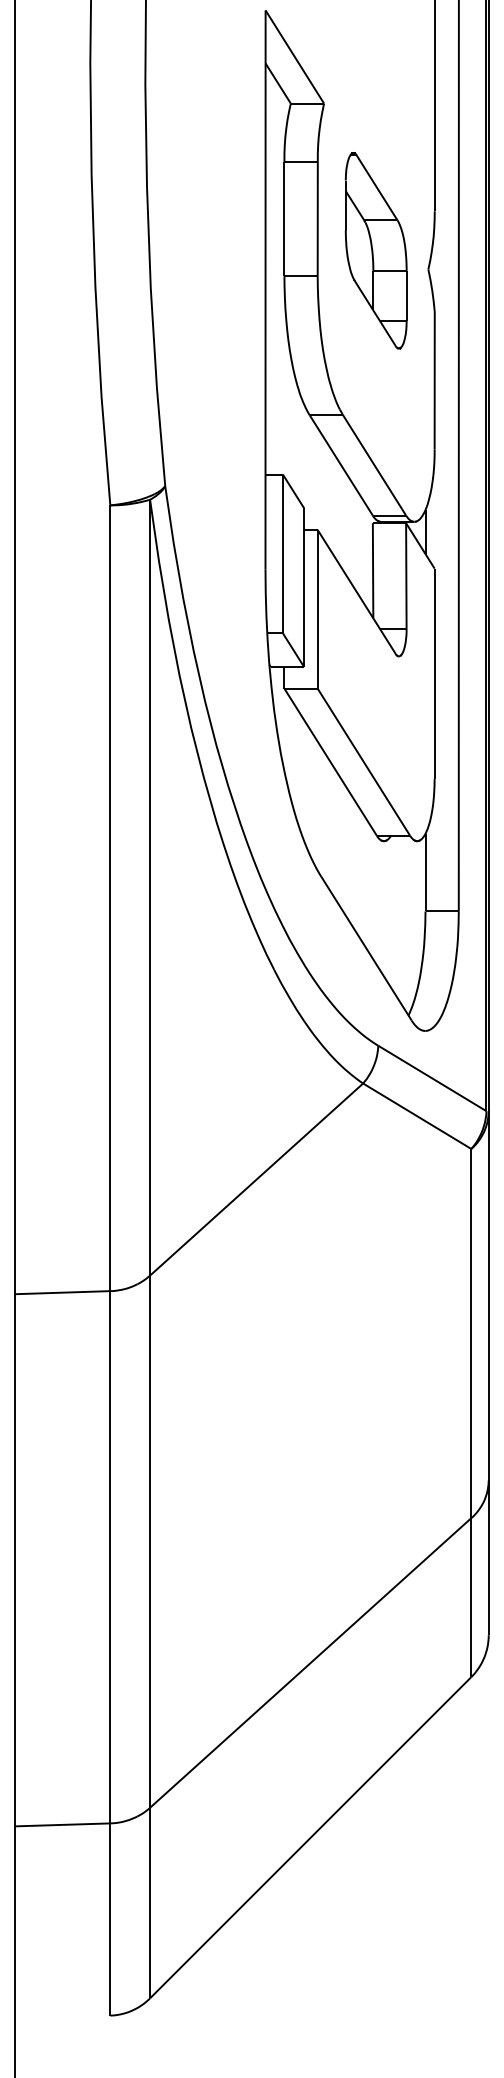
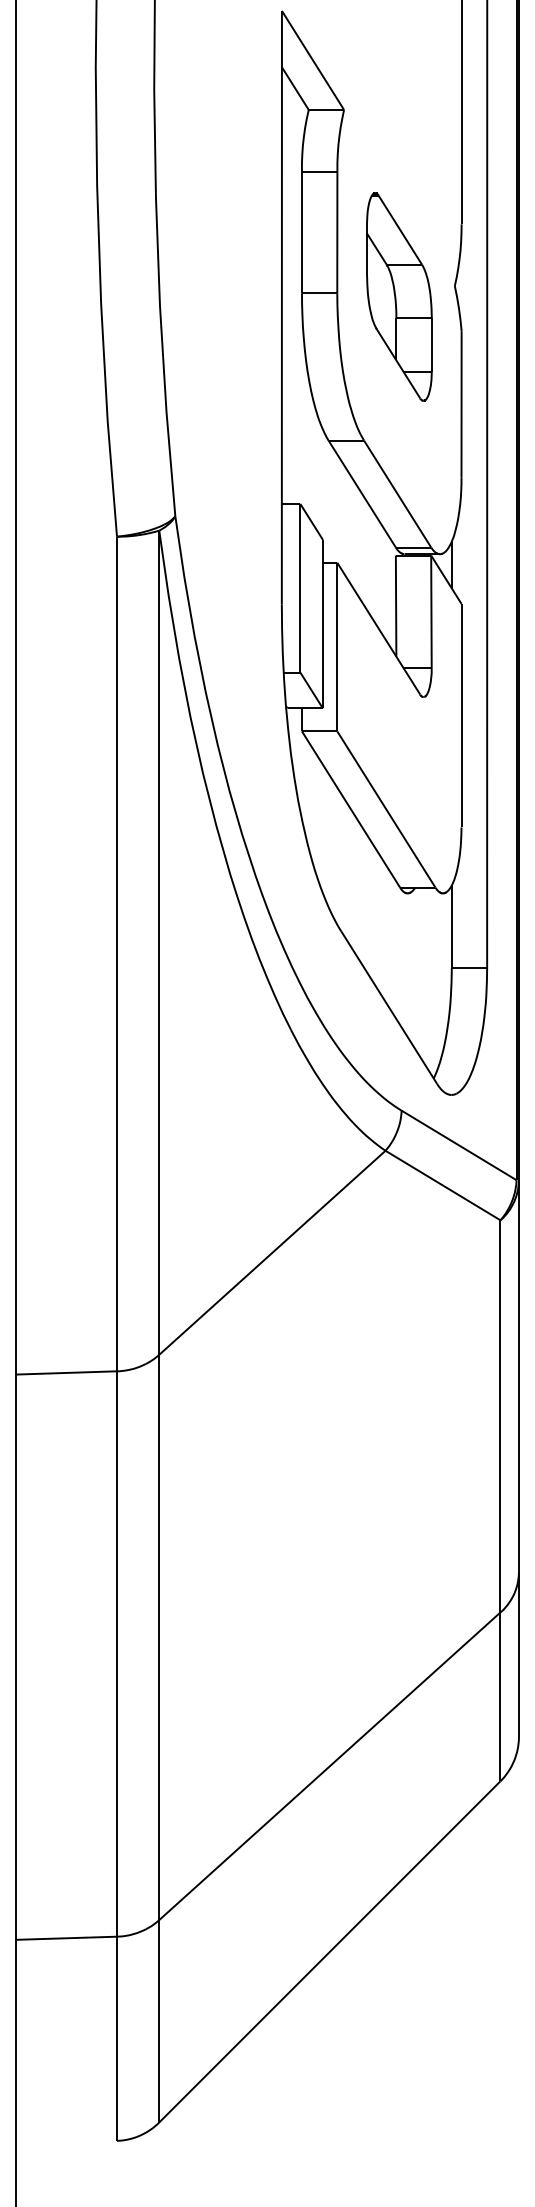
part: (375, 250) -> (398, 296), moved

